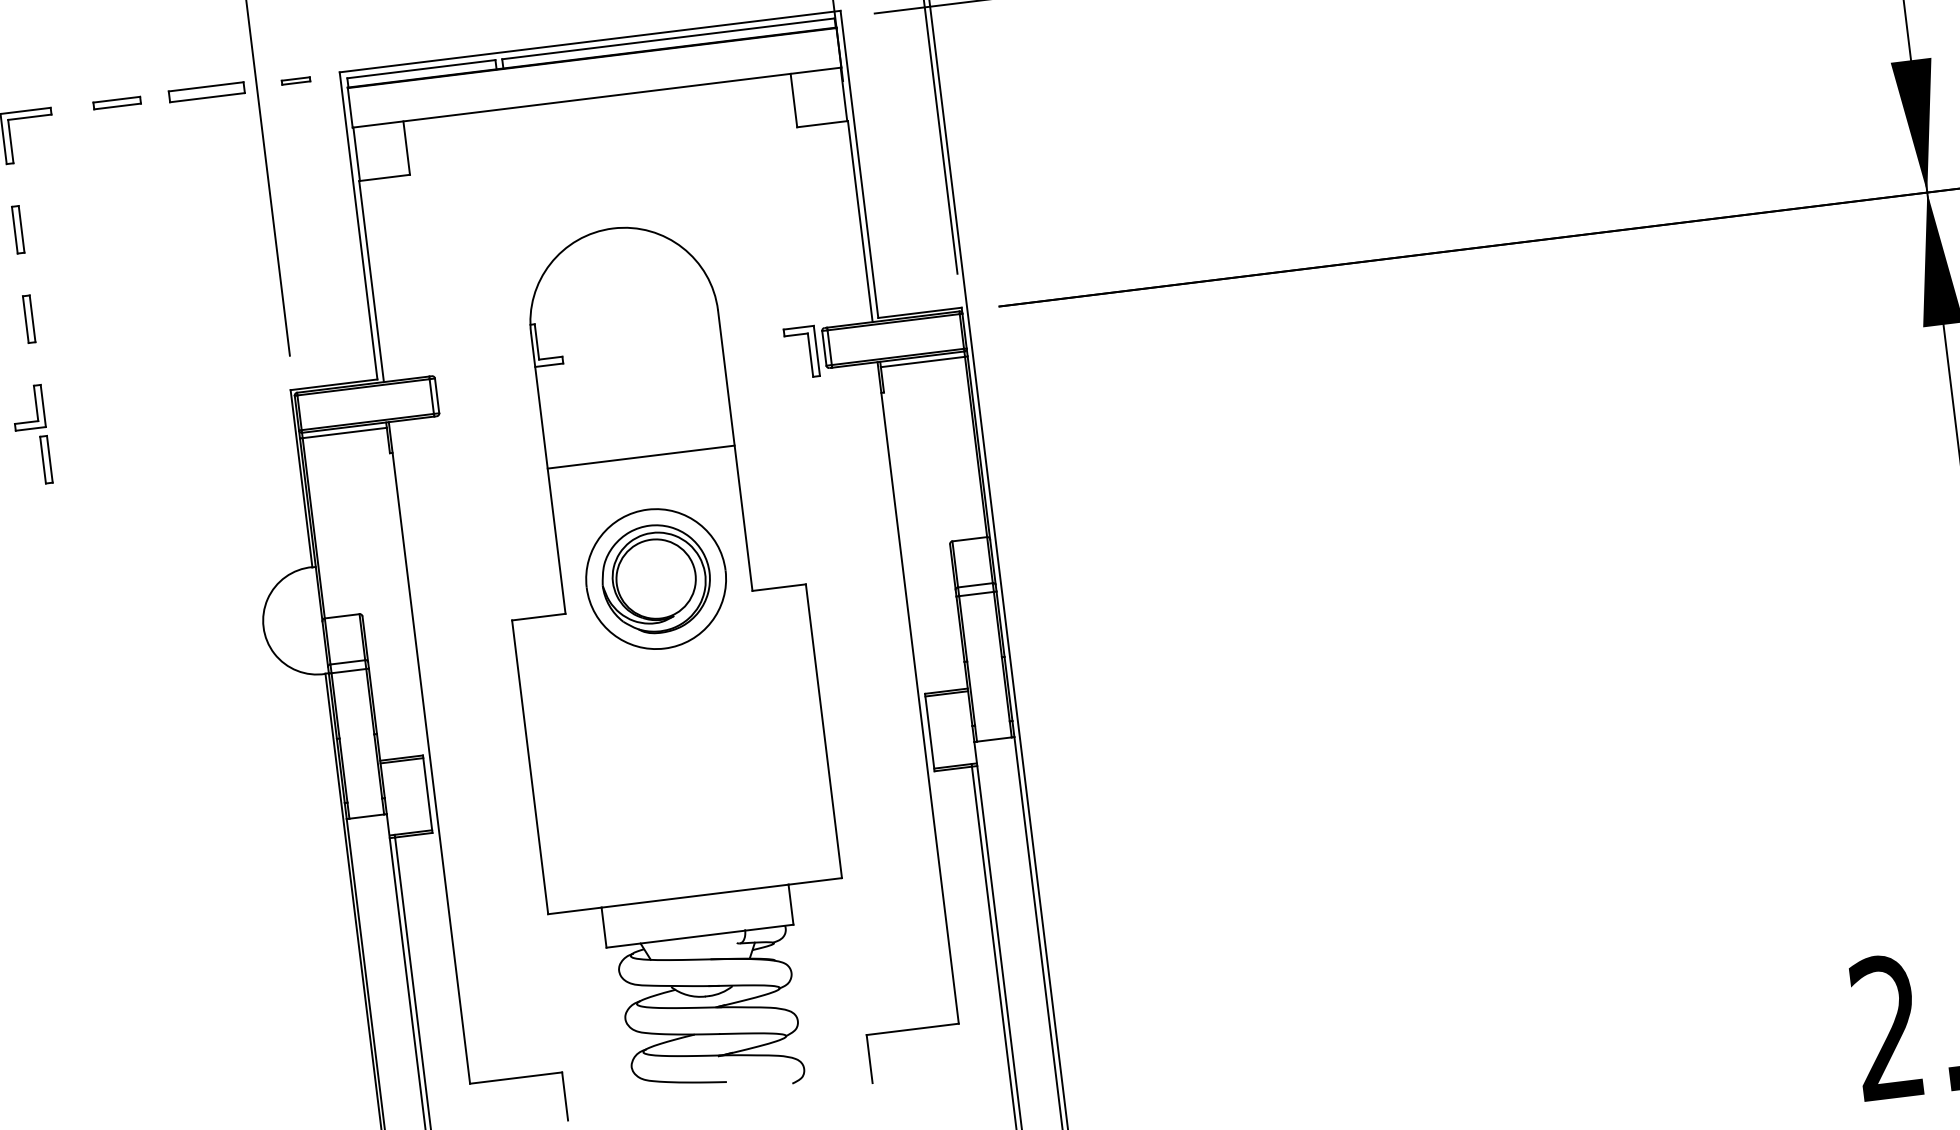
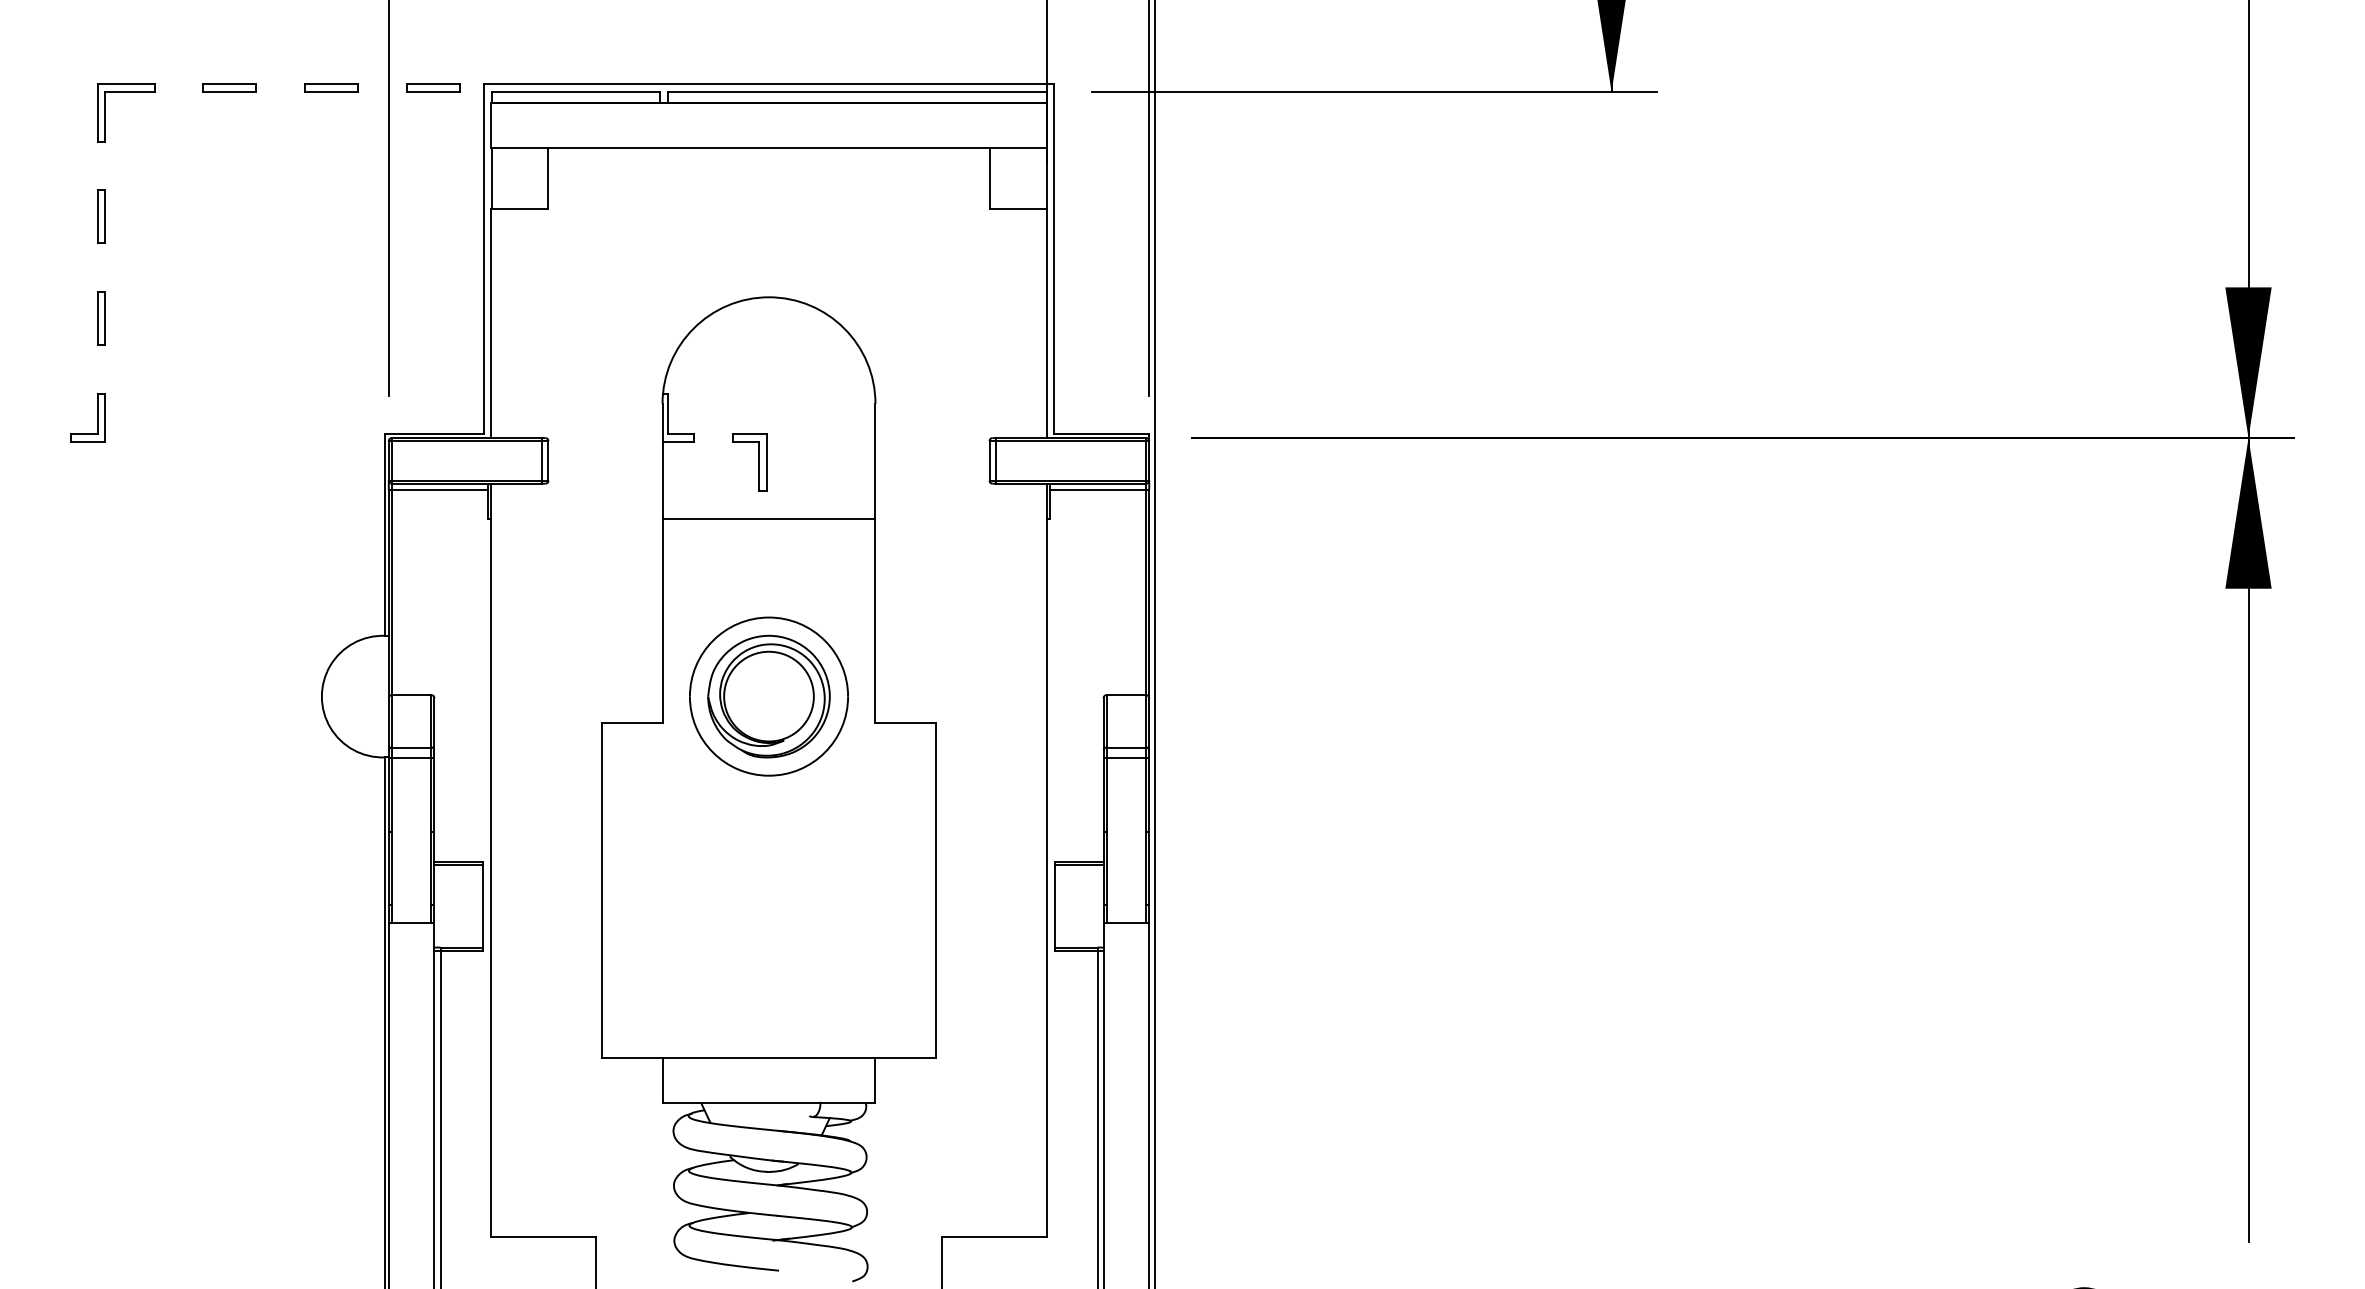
part: (295, 80) -> (433, 87), size x1.67
part: (206, 91) -> (331, 87), size x0.62
part: (809, 351) -> (758, 462), moved
line: (640, 457) -> (768, 518), moved
part: (46, 459) -> (101, 478), removed

